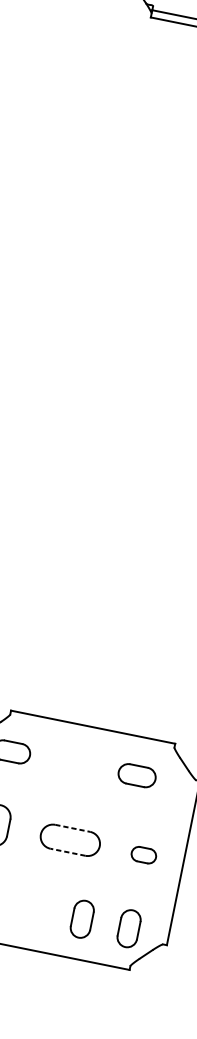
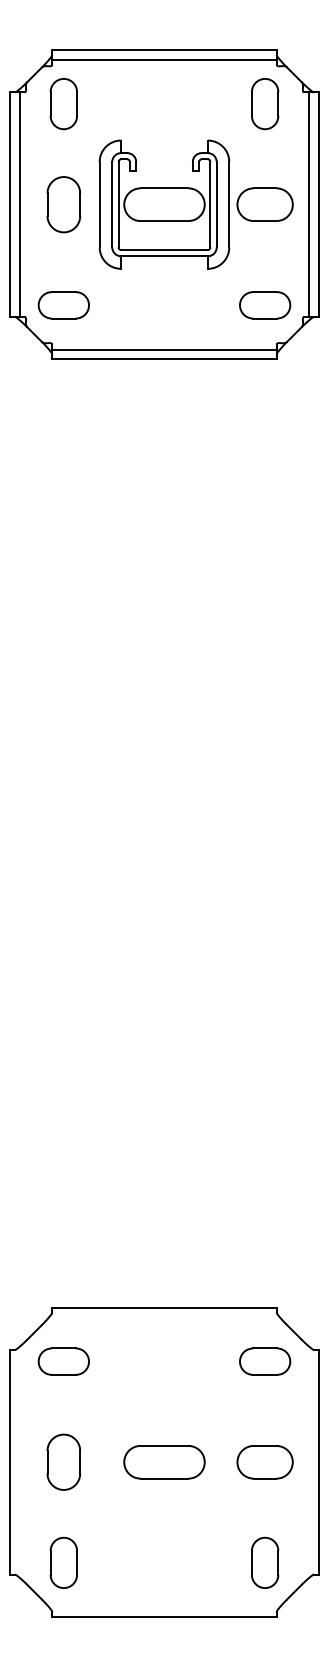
part: (137, 775) -> (265, 1361), moved
line: (72, 828) -> (164, 1445), dashed -> solid
line: (67, 852) -> (164, 1478), dashed -> solid
part: (143, 855) -> (264, 1462), size x1.67
part: (82, 919) -> (201, 1562), removed

